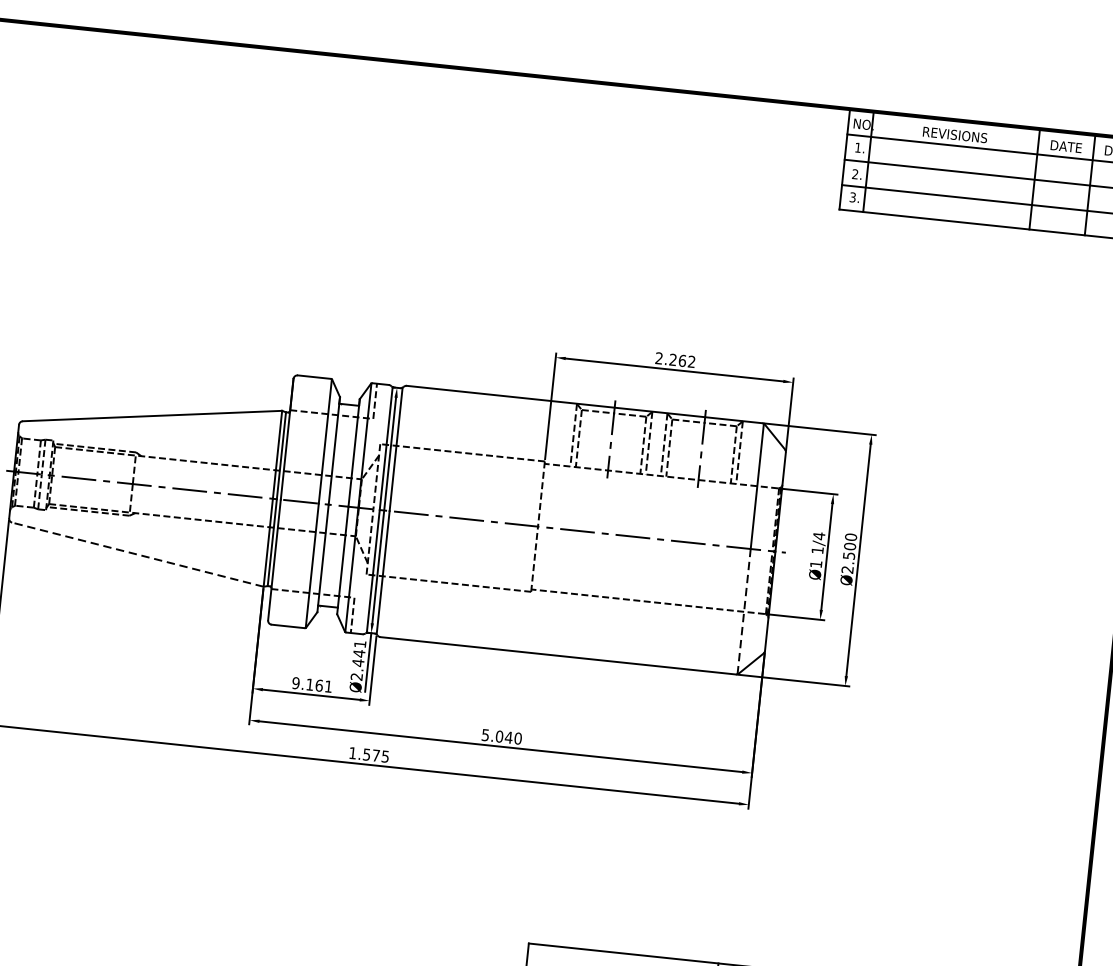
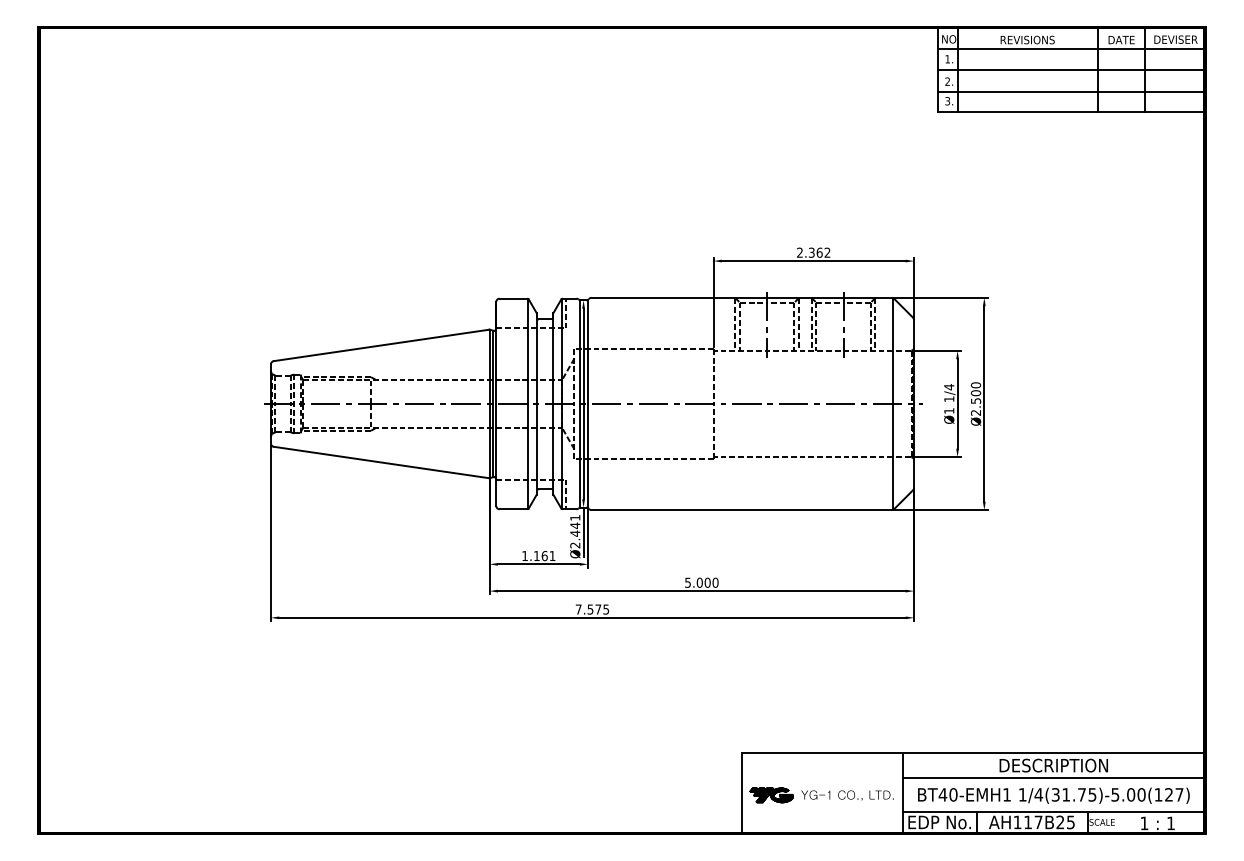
text: (672, 359) -> (811, 252), 2.262 -> 2.362
line: (137, 554) -> (381, 462), dashed -> solid
line: (744, 611) -> (893, 456), dashed -> solid
text: (296, 683) -> (525, 556), 9.161 -> 1.161
text: (508, 737) -> (707, 582), 5.040 -> 5.000
text: (352, 753) -> (578, 609), 1.575 -> 7.575

